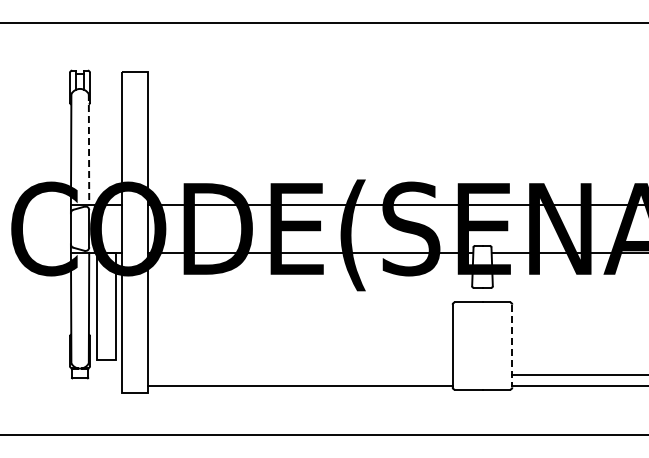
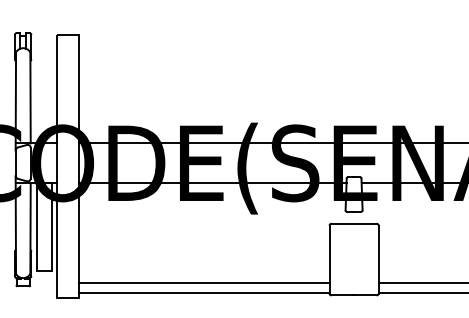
line: (89, 149) -> (30, 97), dashed -> solid
line: (512, 346) -> (378, 259), dashed -> solid
line: (300, 375) -> (204, 283), added

